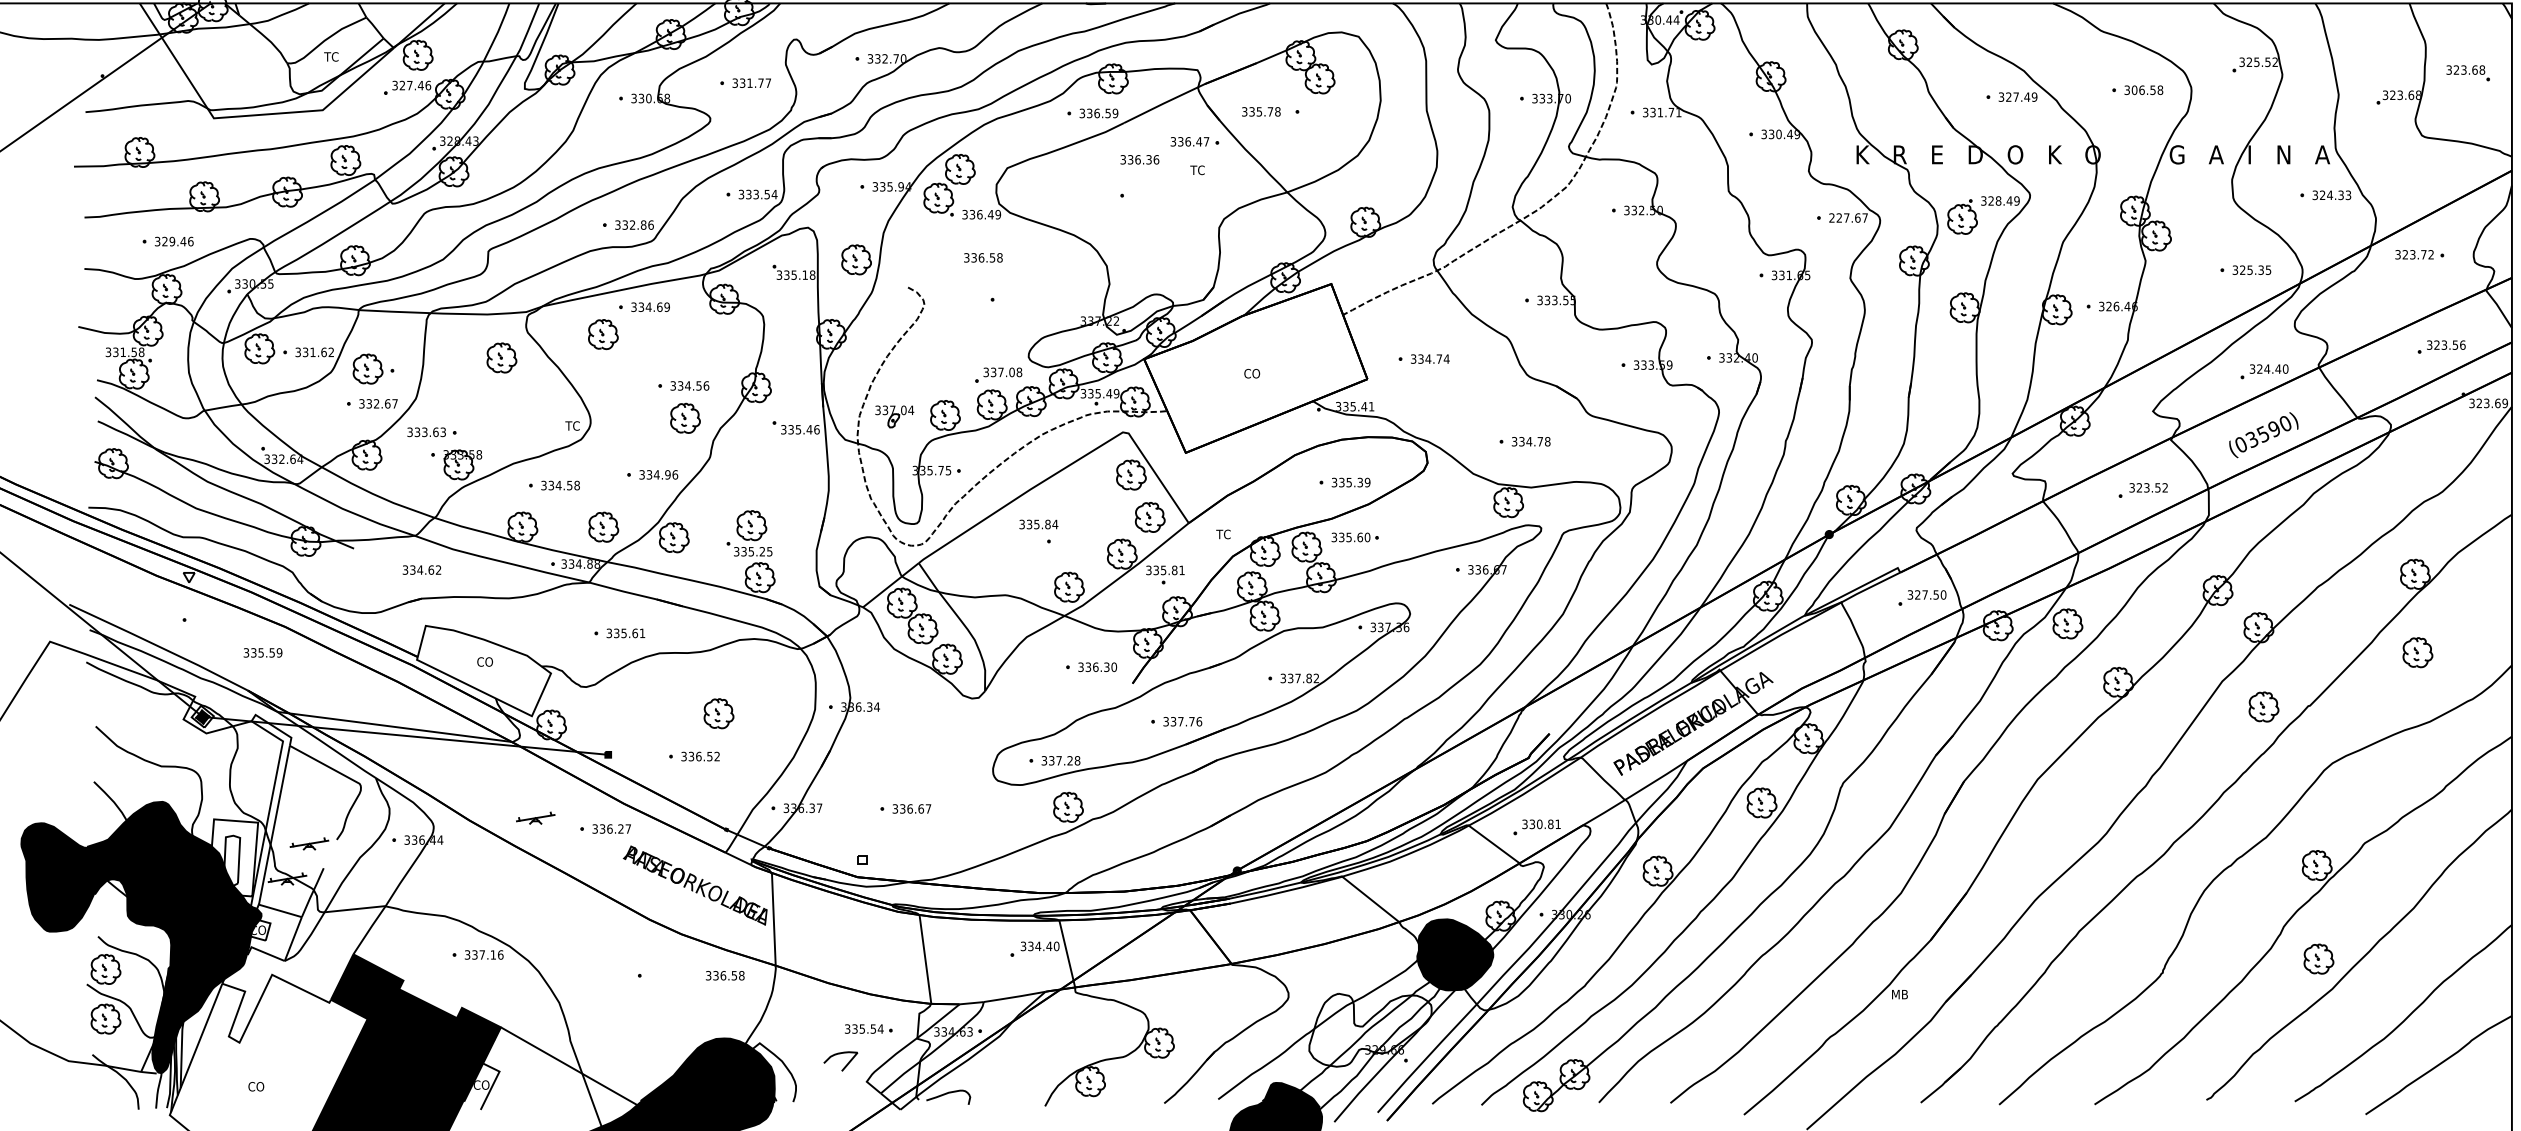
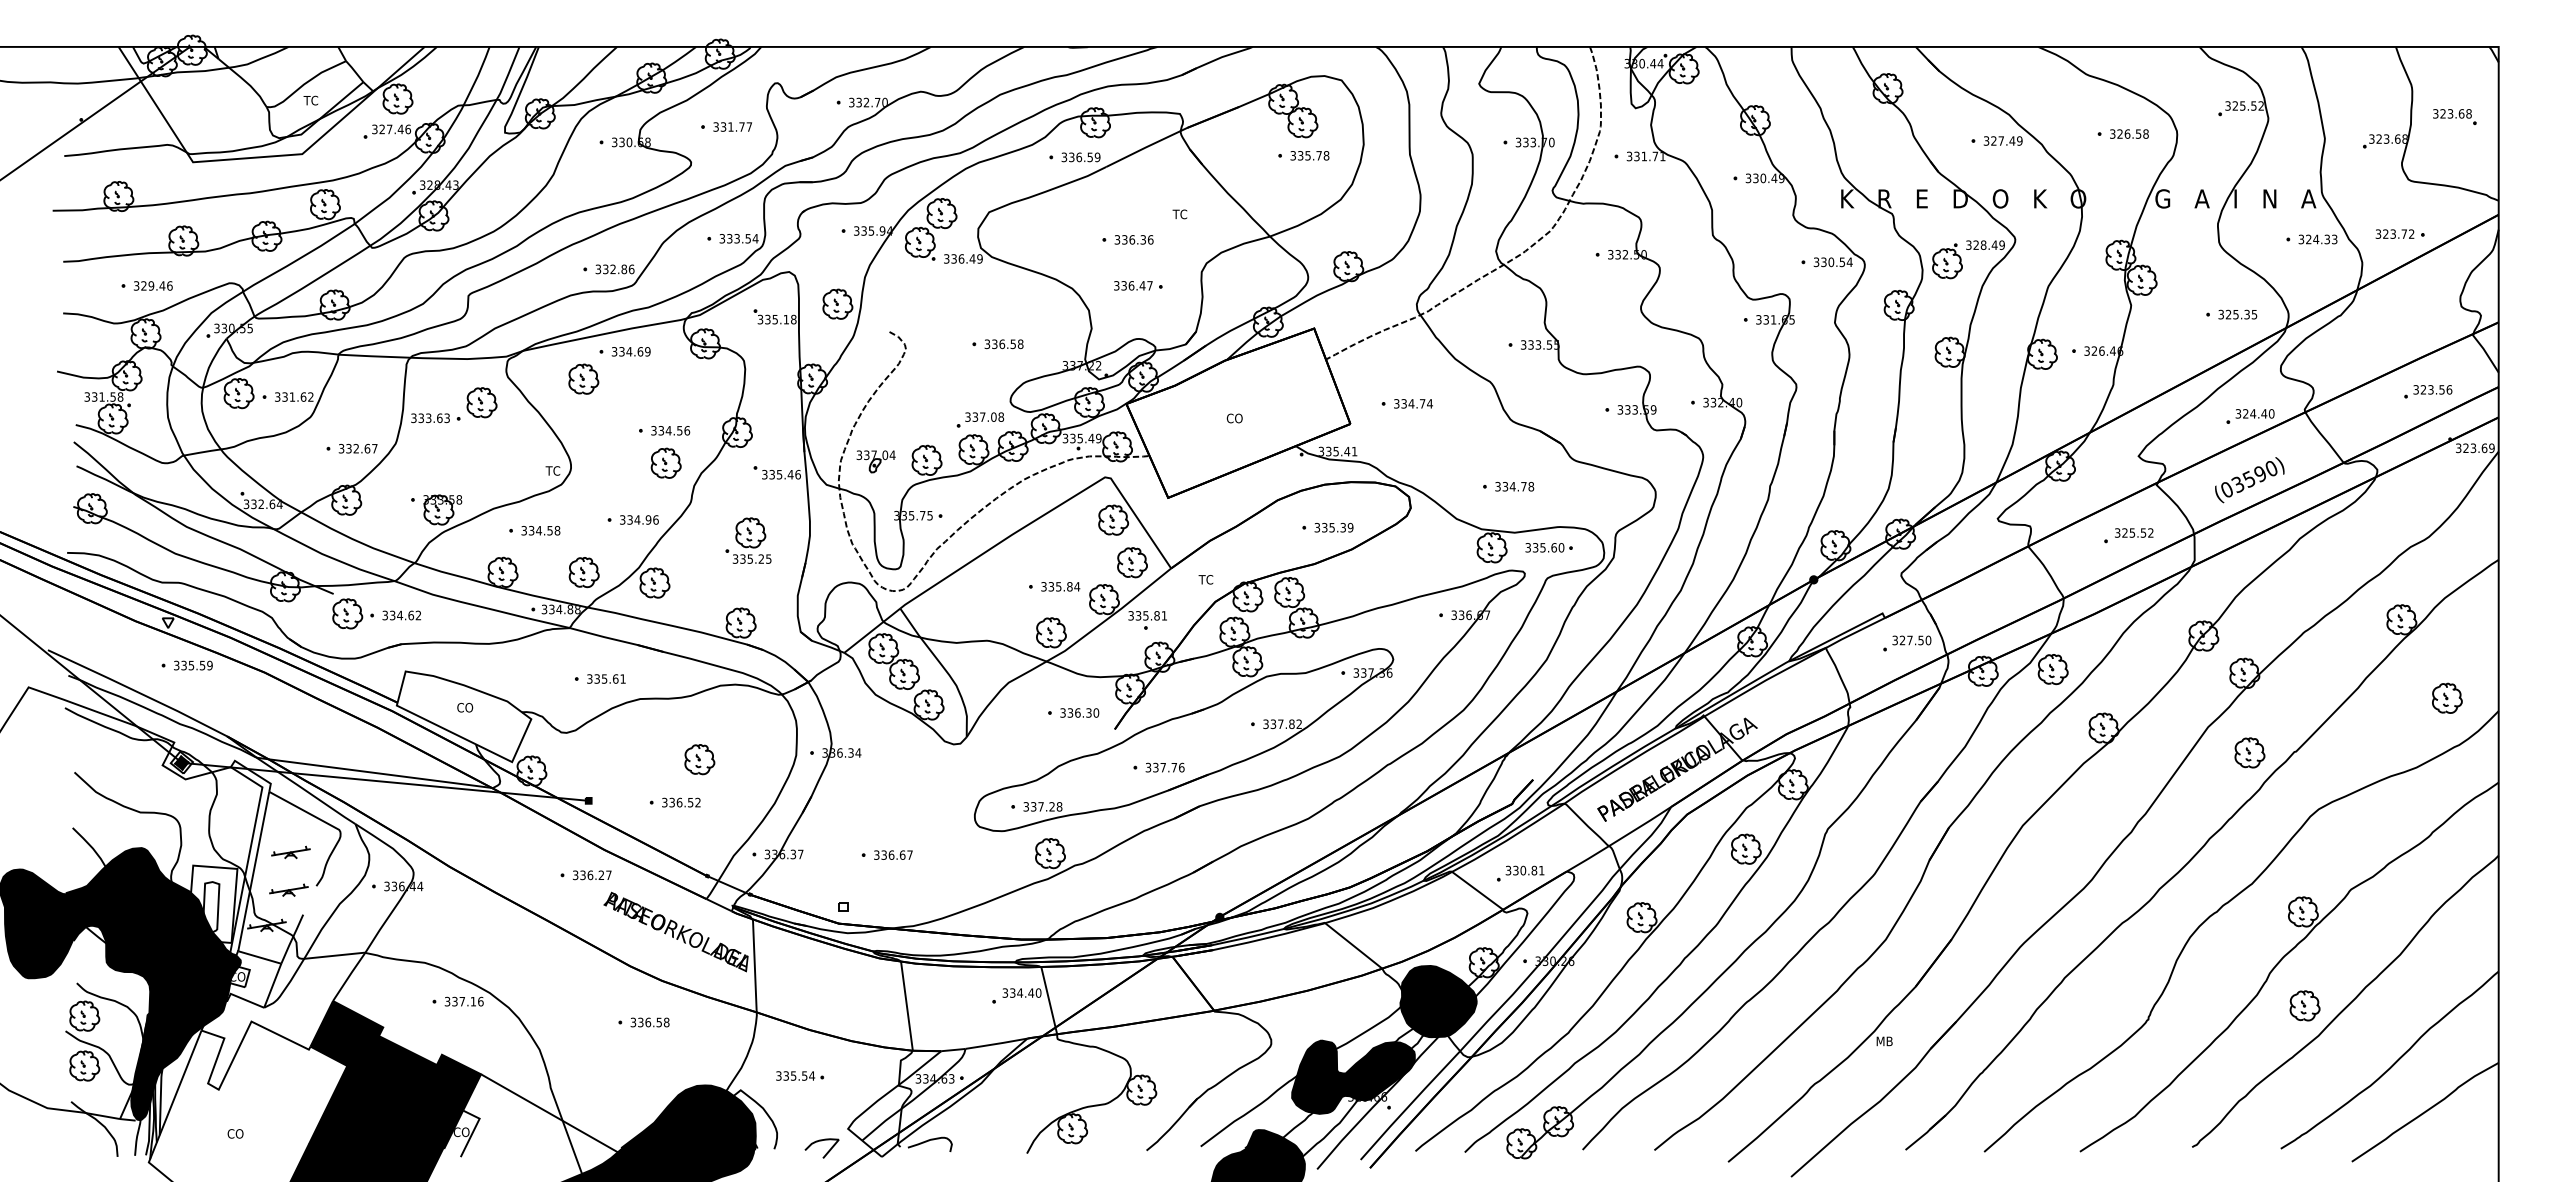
text: (2133, 89) -> (2119, 133), 306.58 -> 326.58
text: (1260, 111) -> (1309, 155), moved
part: (1195, 141) -> (1138, 285), moved
text: (1139, 159) -> (1133, 239), moved
text: (1847, 218) -> (1832, 262), 227.67 -> 330.54
part: (2419, 254) -> (2399, 233), moved
text: (982, 258) -> (1003, 344), moved
part: (372, 368) -> (352, 613), moved
part: (431, 432) -> (435, 418), moved
text: (2146, 487) -> (2132, 532), 323.52 -> 325.52
text: (1038, 524) -> (1060, 586), moved
part: (749, 533) -> (748, 540), moved
part: (1354, 537) -> (1548, 547), moved
part: (2418, 651) -> (2447, 697), moved
text: (263, 652) -> (193, 665), moved
part: (535, 818) -> (290, 852), moved
text: (724, 975) -> (649, 1022), moved
part: (869, 1028) -> (800, 1075), moved
fill: (1370, 1029) -> (1353, 1076), added
curve: (845, 1065) -> (826, 1152), moved

